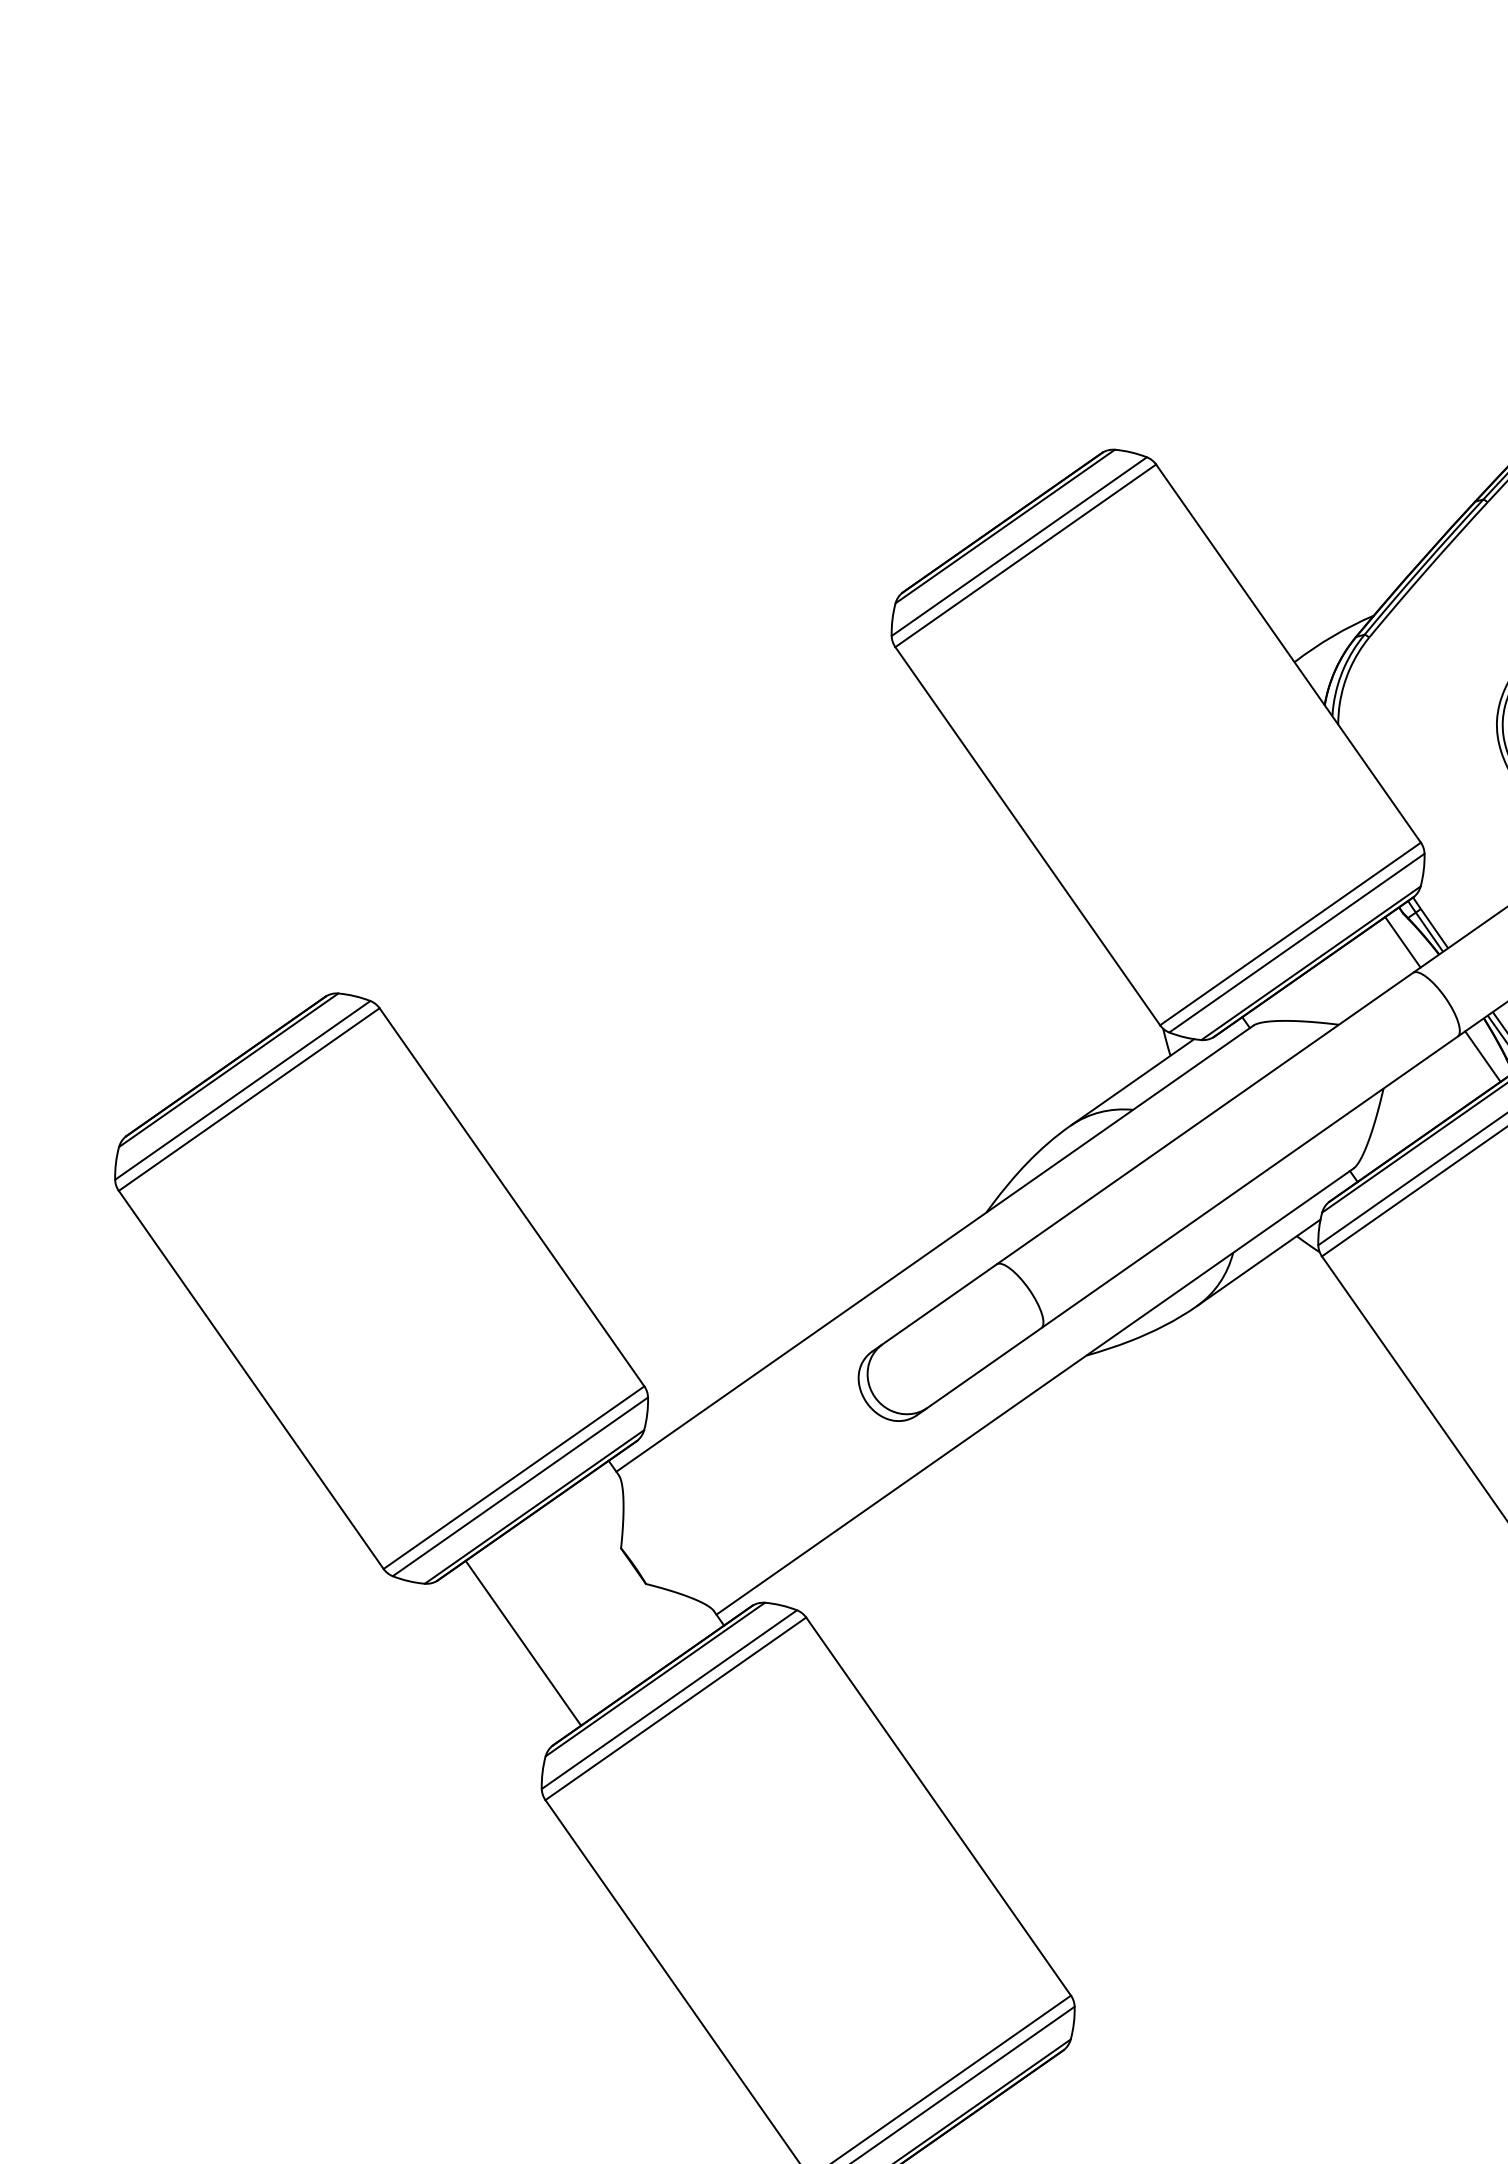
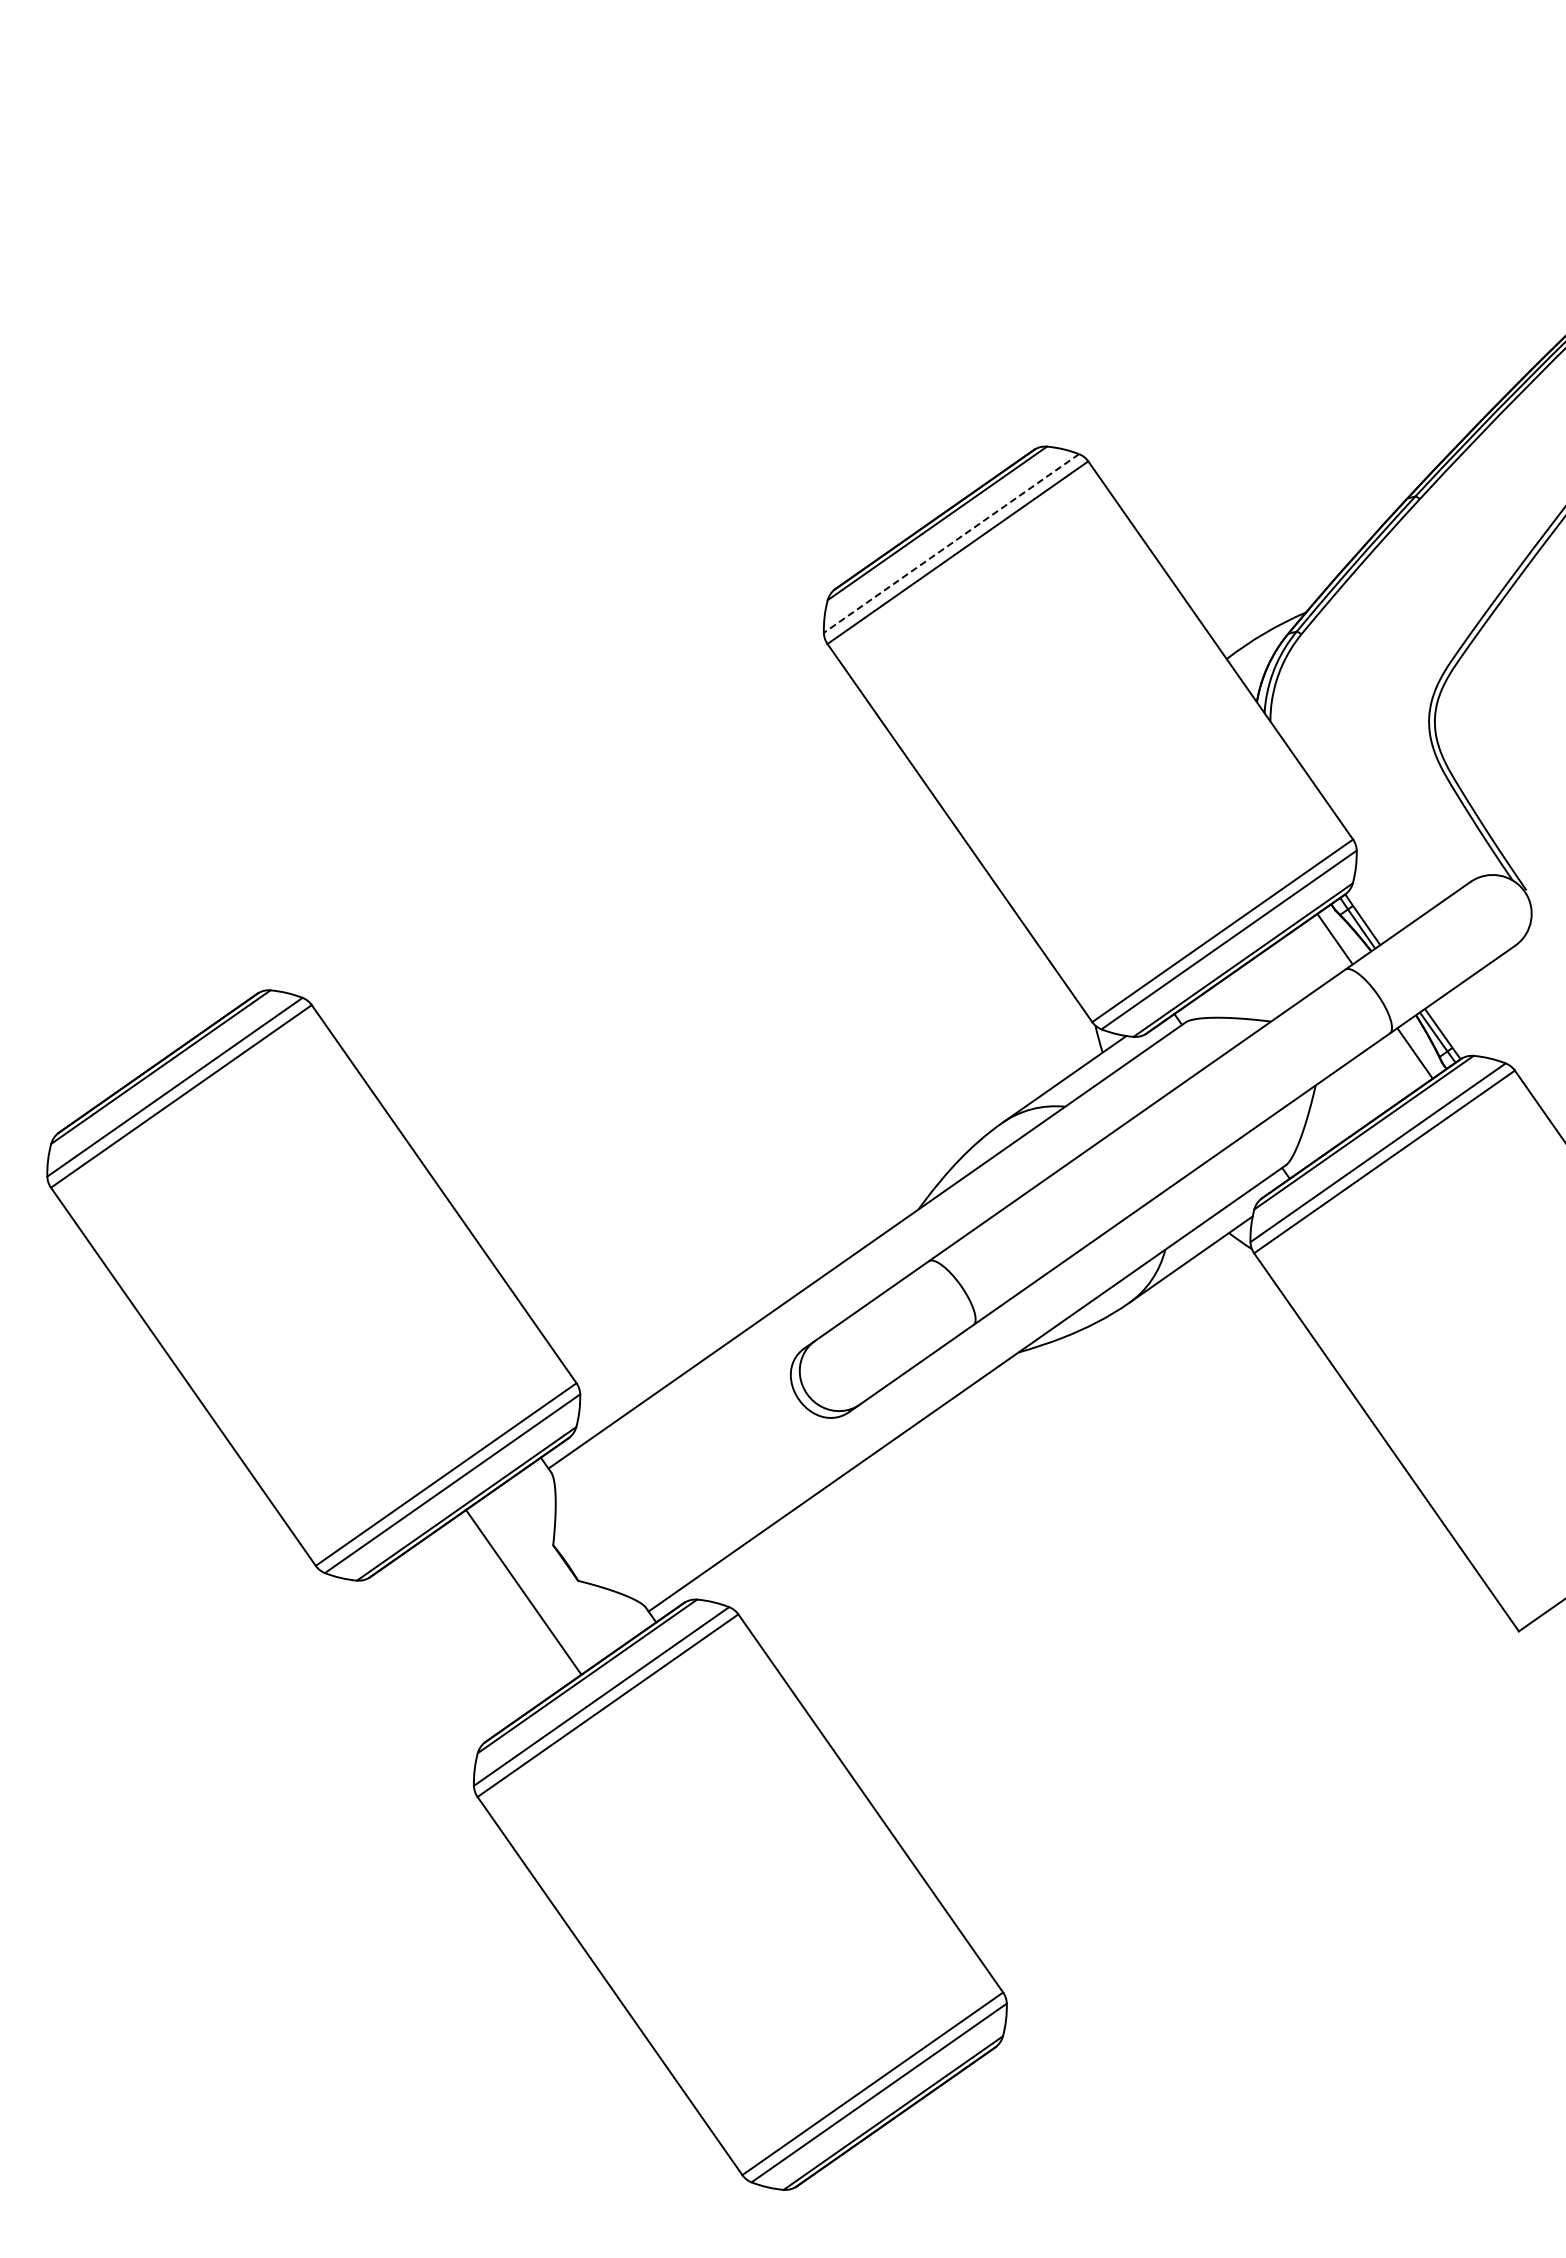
line: (1019, 546) -> (951, 543), solid -> dashed
line: (523, 1642) -> (523, 1591), moved

